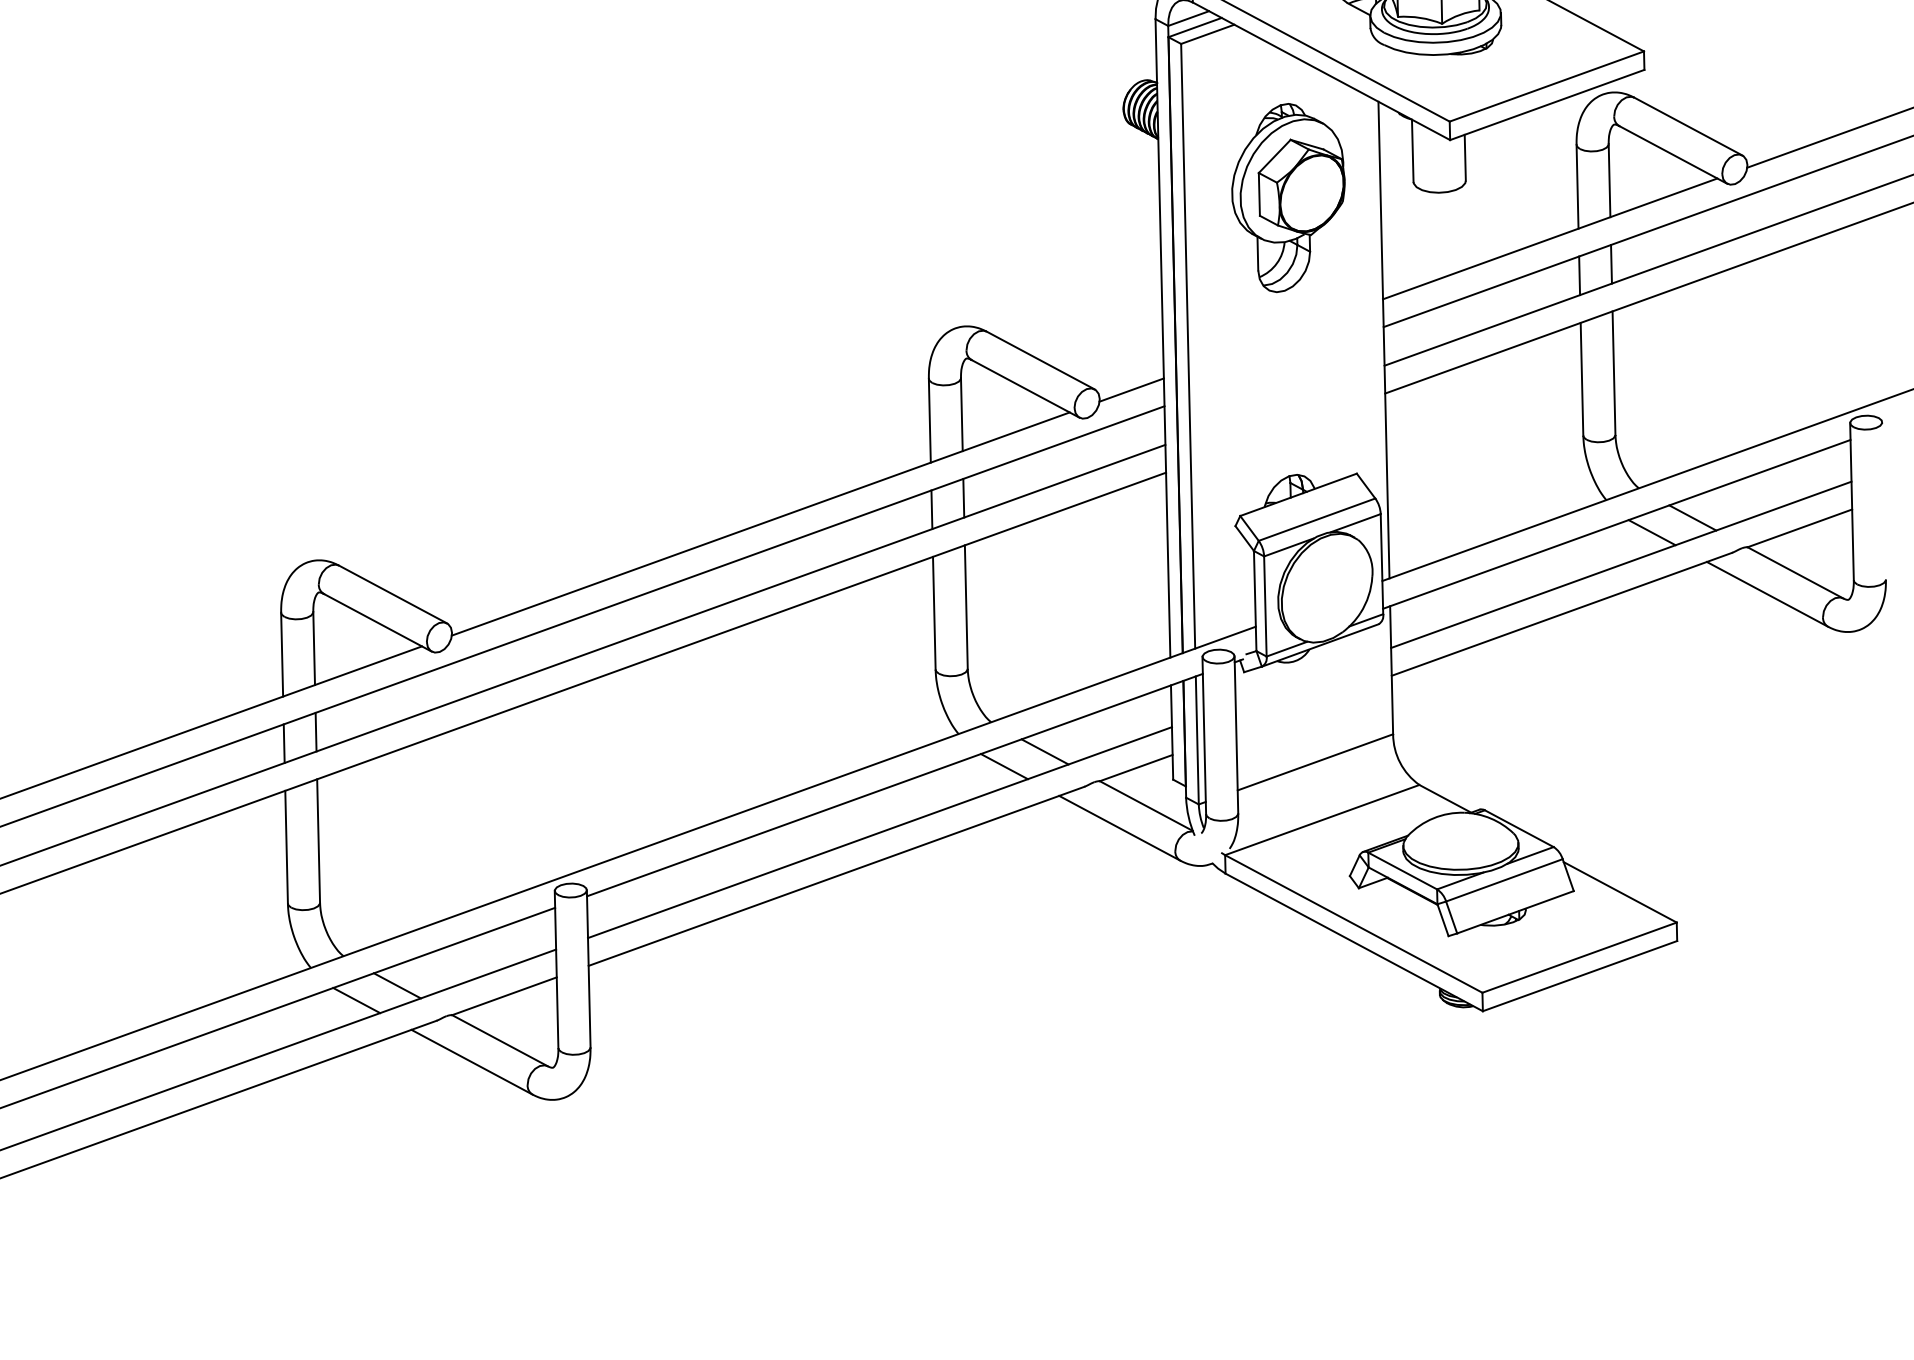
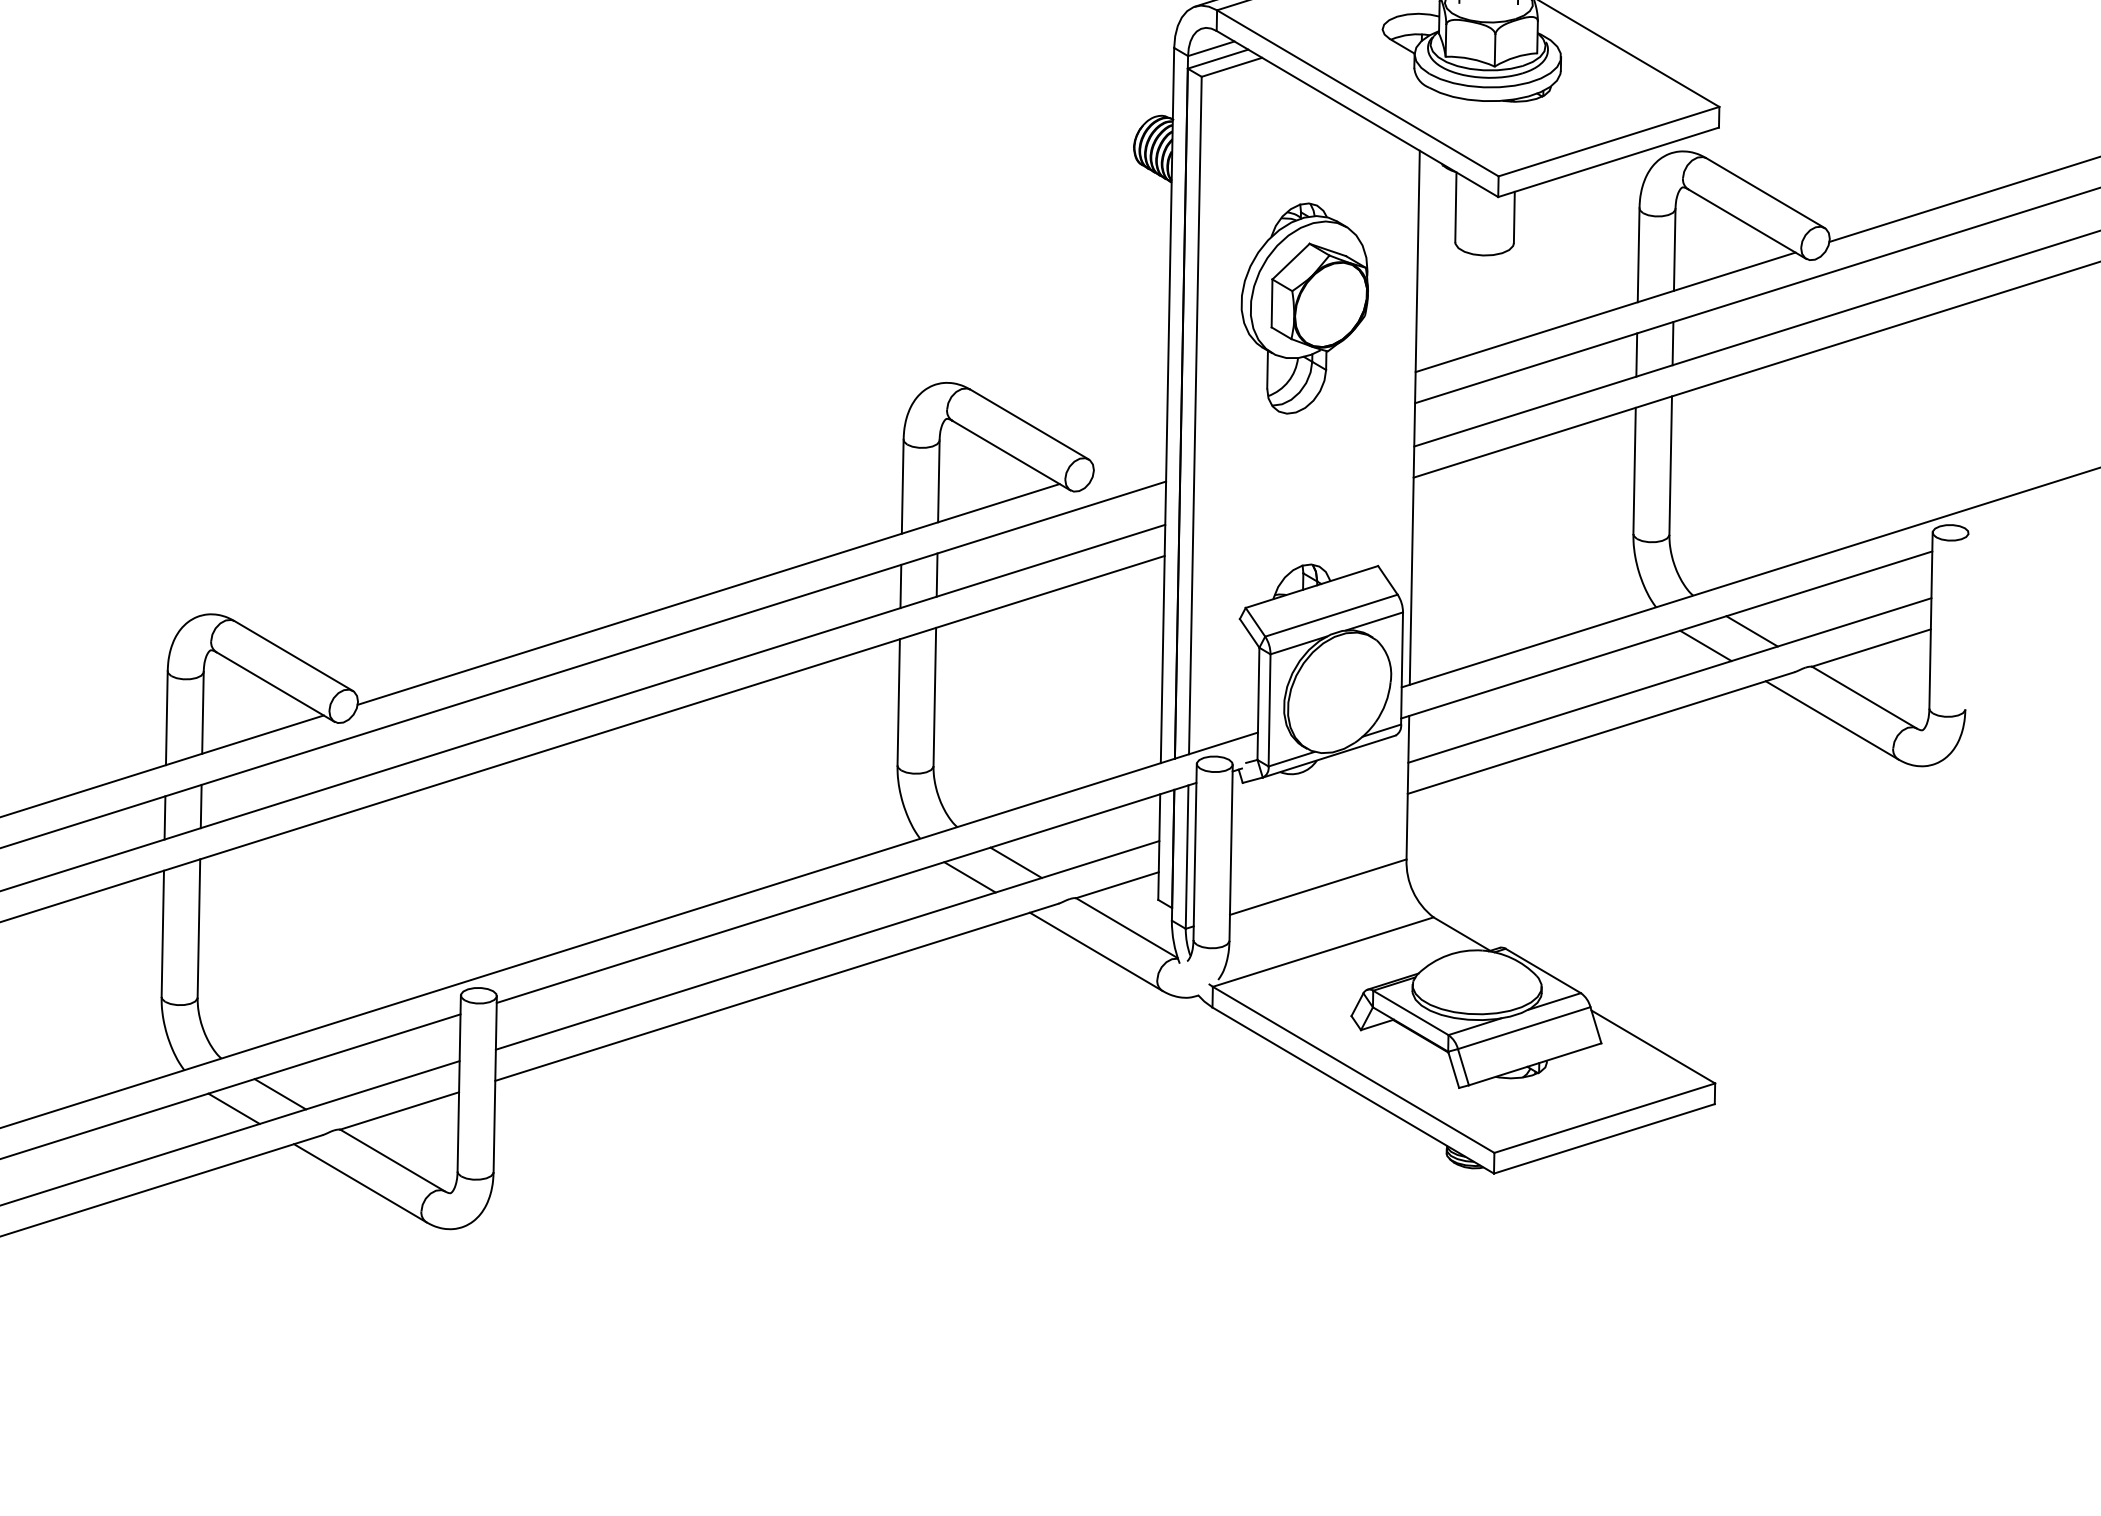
part: (1288, 198) -> (1304, 309), moved
line: (1131, 389) -> (1129, 461), removed

